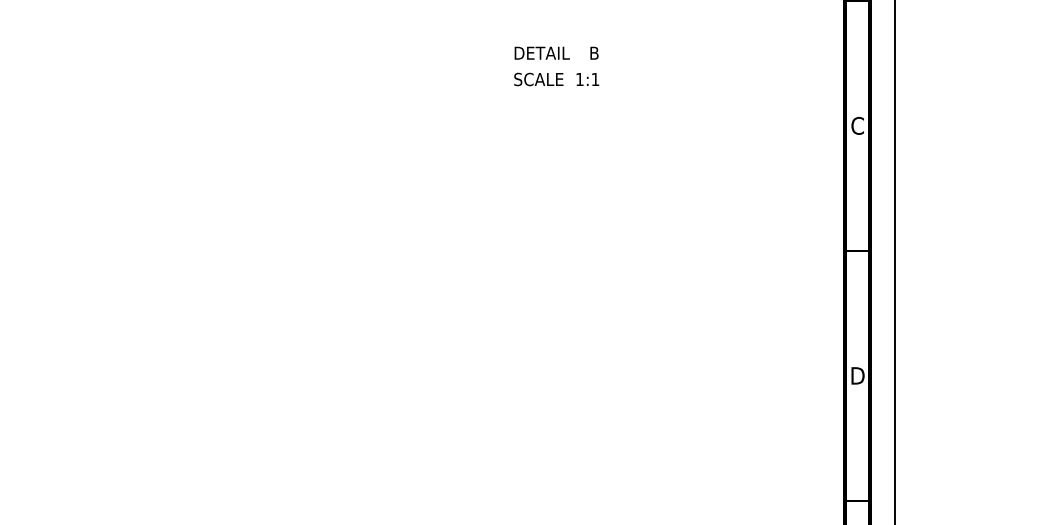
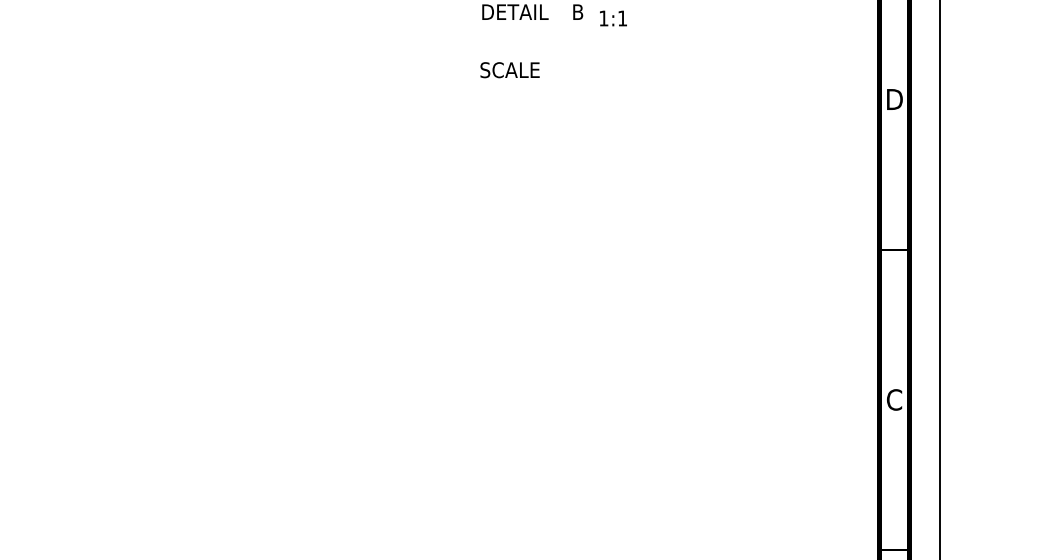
text: (538, 79) -> (509, 70), moved
text: (587, 79) -> (613, 18), moved
text: (857, 125) -> (894, 99), C -> D
text: (857, 375) -> (894, 399), D -> C

